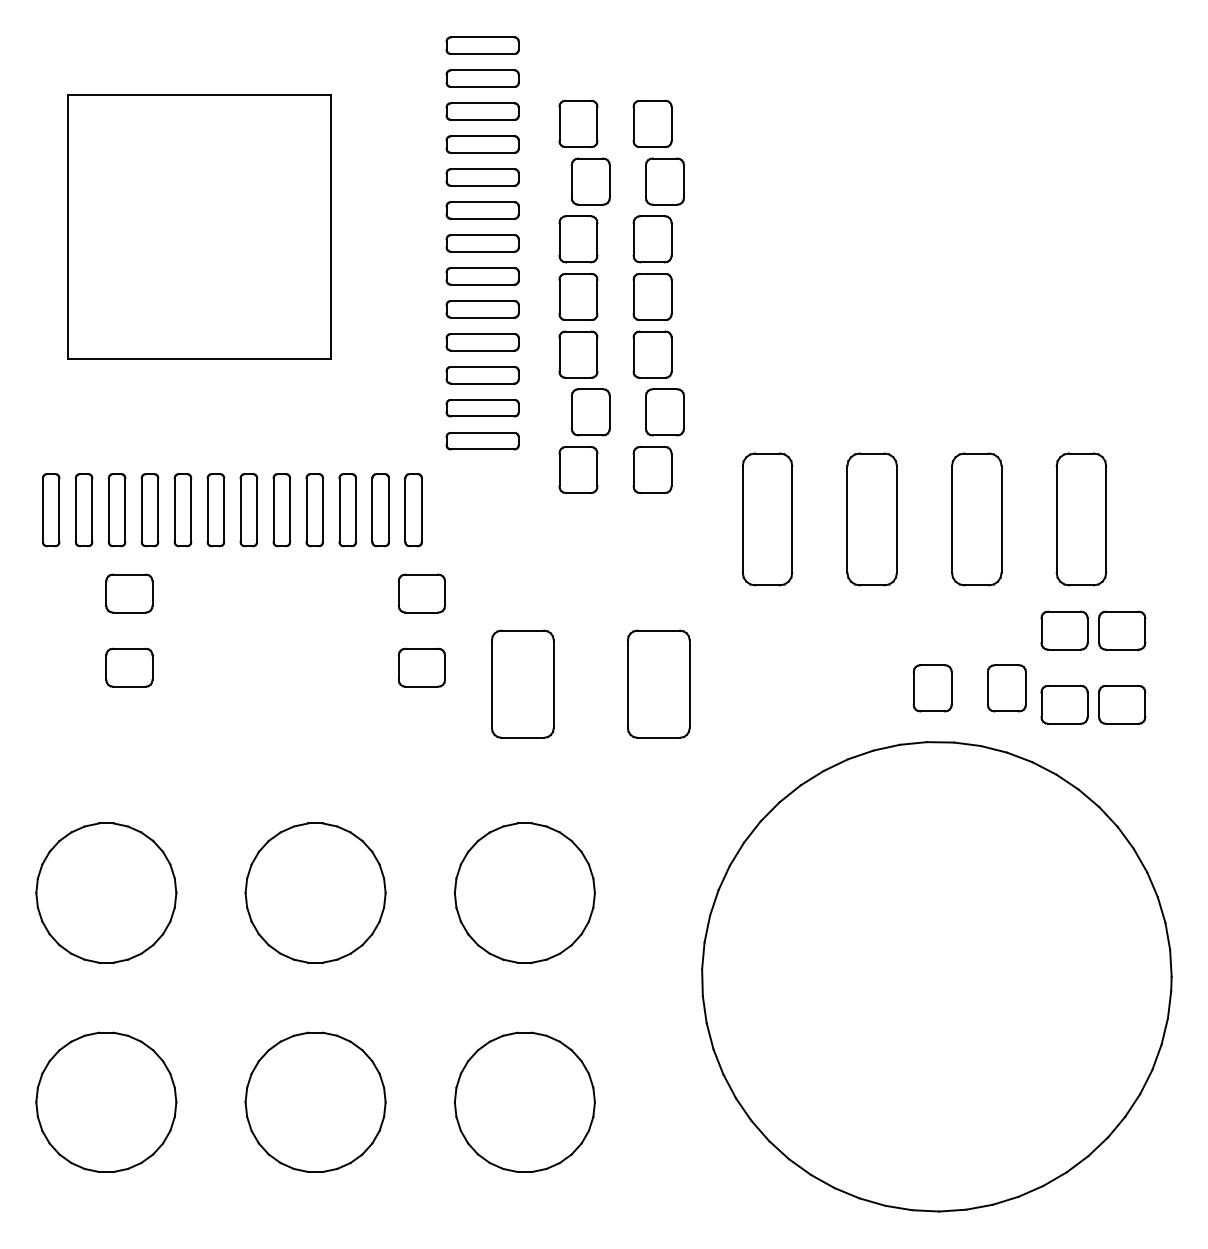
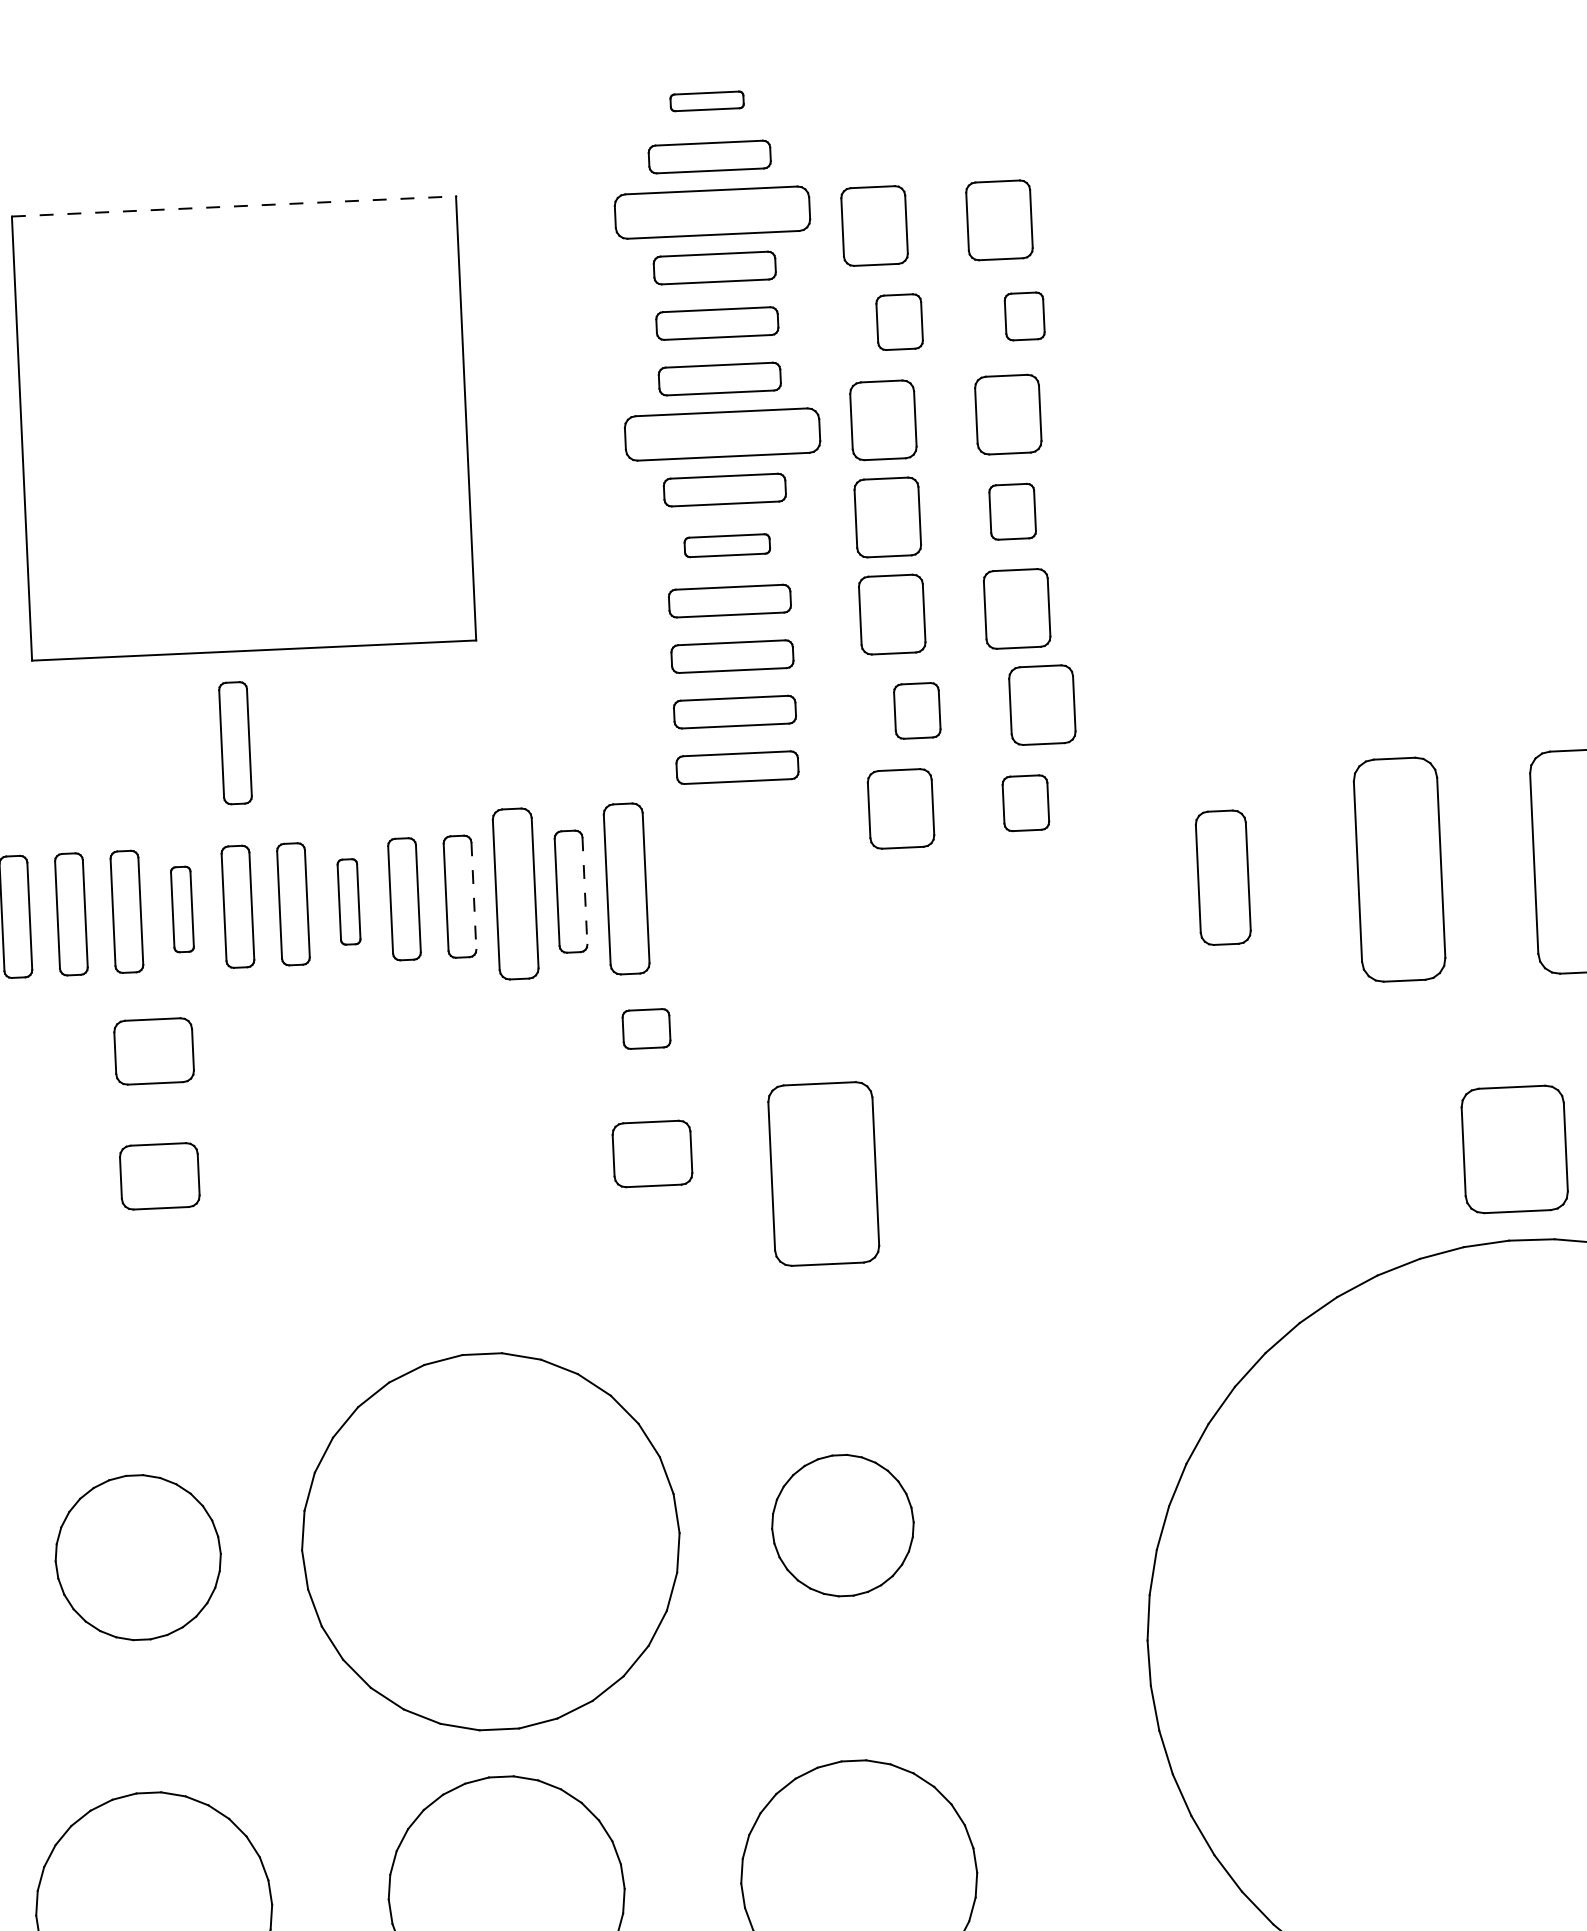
part: (482, 45) -> (706, 101), size x0.6
line: (199, 95) -> (234, 207), solid -> dashed
part: (482, 111) -> (712, 212), size x1.6
part: (590, 181) -> (899, 322), size x0.7
part: (664, 181) -> (1023, 316), size x0.6
part: (482, 243) -> (722, 434), size x1.6
part: (652, 296) -> (1012, 510), size x0.7
part: (482, 309) -> (727, 545), size x0.7
part: (590, 412) -> (916, 711), size x0.7
part: (185, 413) -> (234, 743), added
part: (652, 469) -> (1025, 802), size x0.7
part: (149, 510) -> (181, 909), size x0.7
part: (248, 510) -> (348, 902), size x0.7
line: (323, 510) -> (474, 896), solid -> dashed
part: (347, 510) -> (515, 894), size x1.4
line: (388, 510) -> (584, 891), solid -> dashed
part: (413, 510) -> (626, 889), size x1.4
part: (767, 519) -> (1223, 877), size x0.6
part: (421, 593) -> (646, 1028), size x0.6
part: (658, 683) -> (1052, 1162), removed
part: (932, 688) -> (1514, 1149), size x1.6
part: (106, 892) -> (138, 1556), size x0.7
part: (315, 892) -> (490, 1540), size x1.6
part: (524, 892) -> (842, 1524), size x0.6

